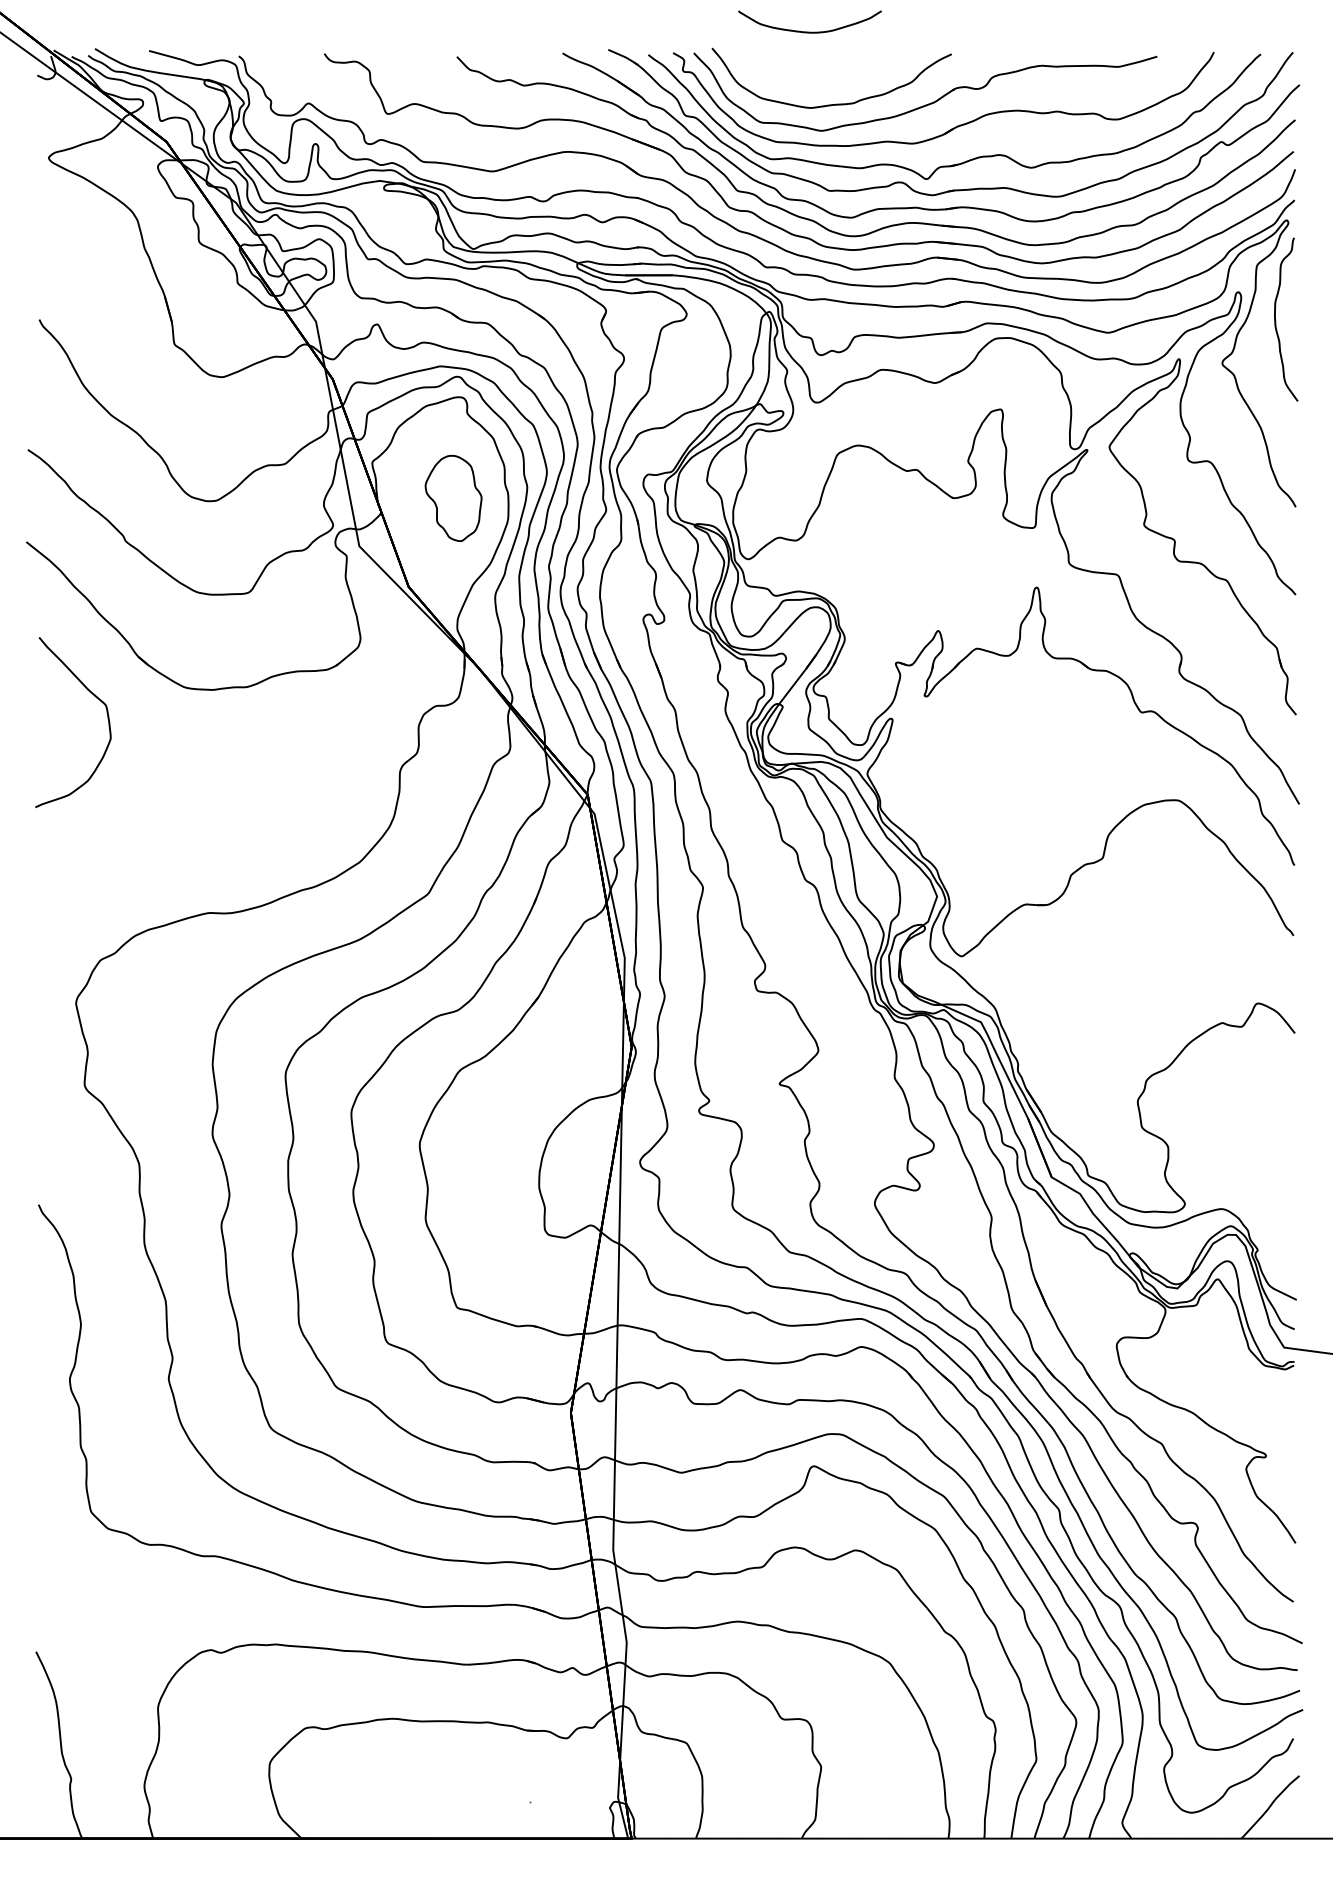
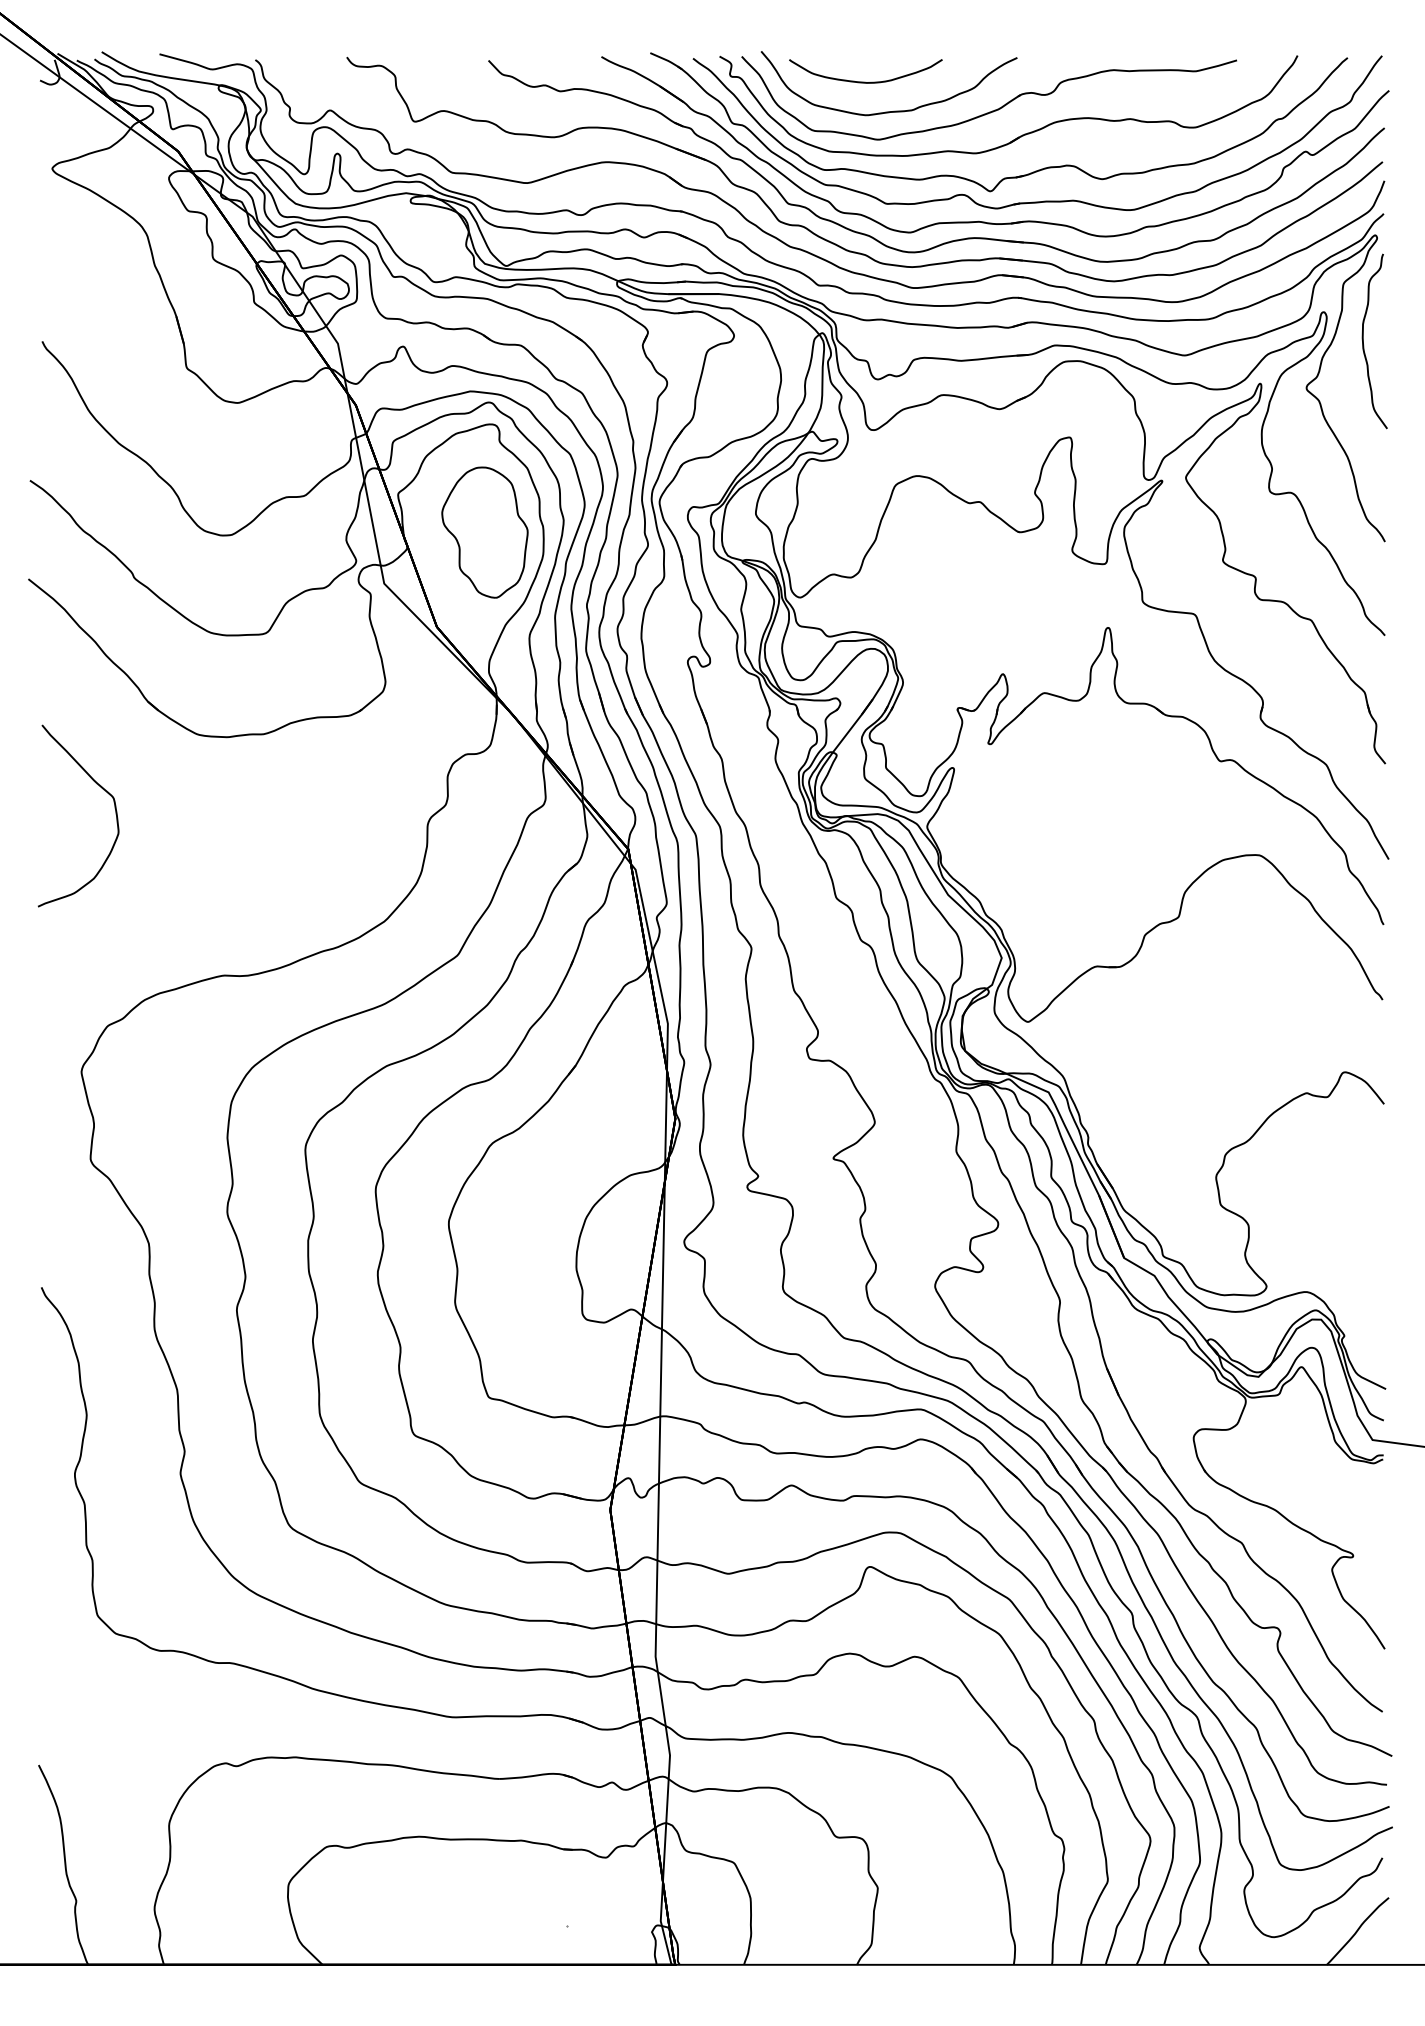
curve: (809, 31) -> (865, 81), moved
part: (453, 498) -> (484, 532), size x1.43
curve: (96, 698) -> (103, 790), moved

